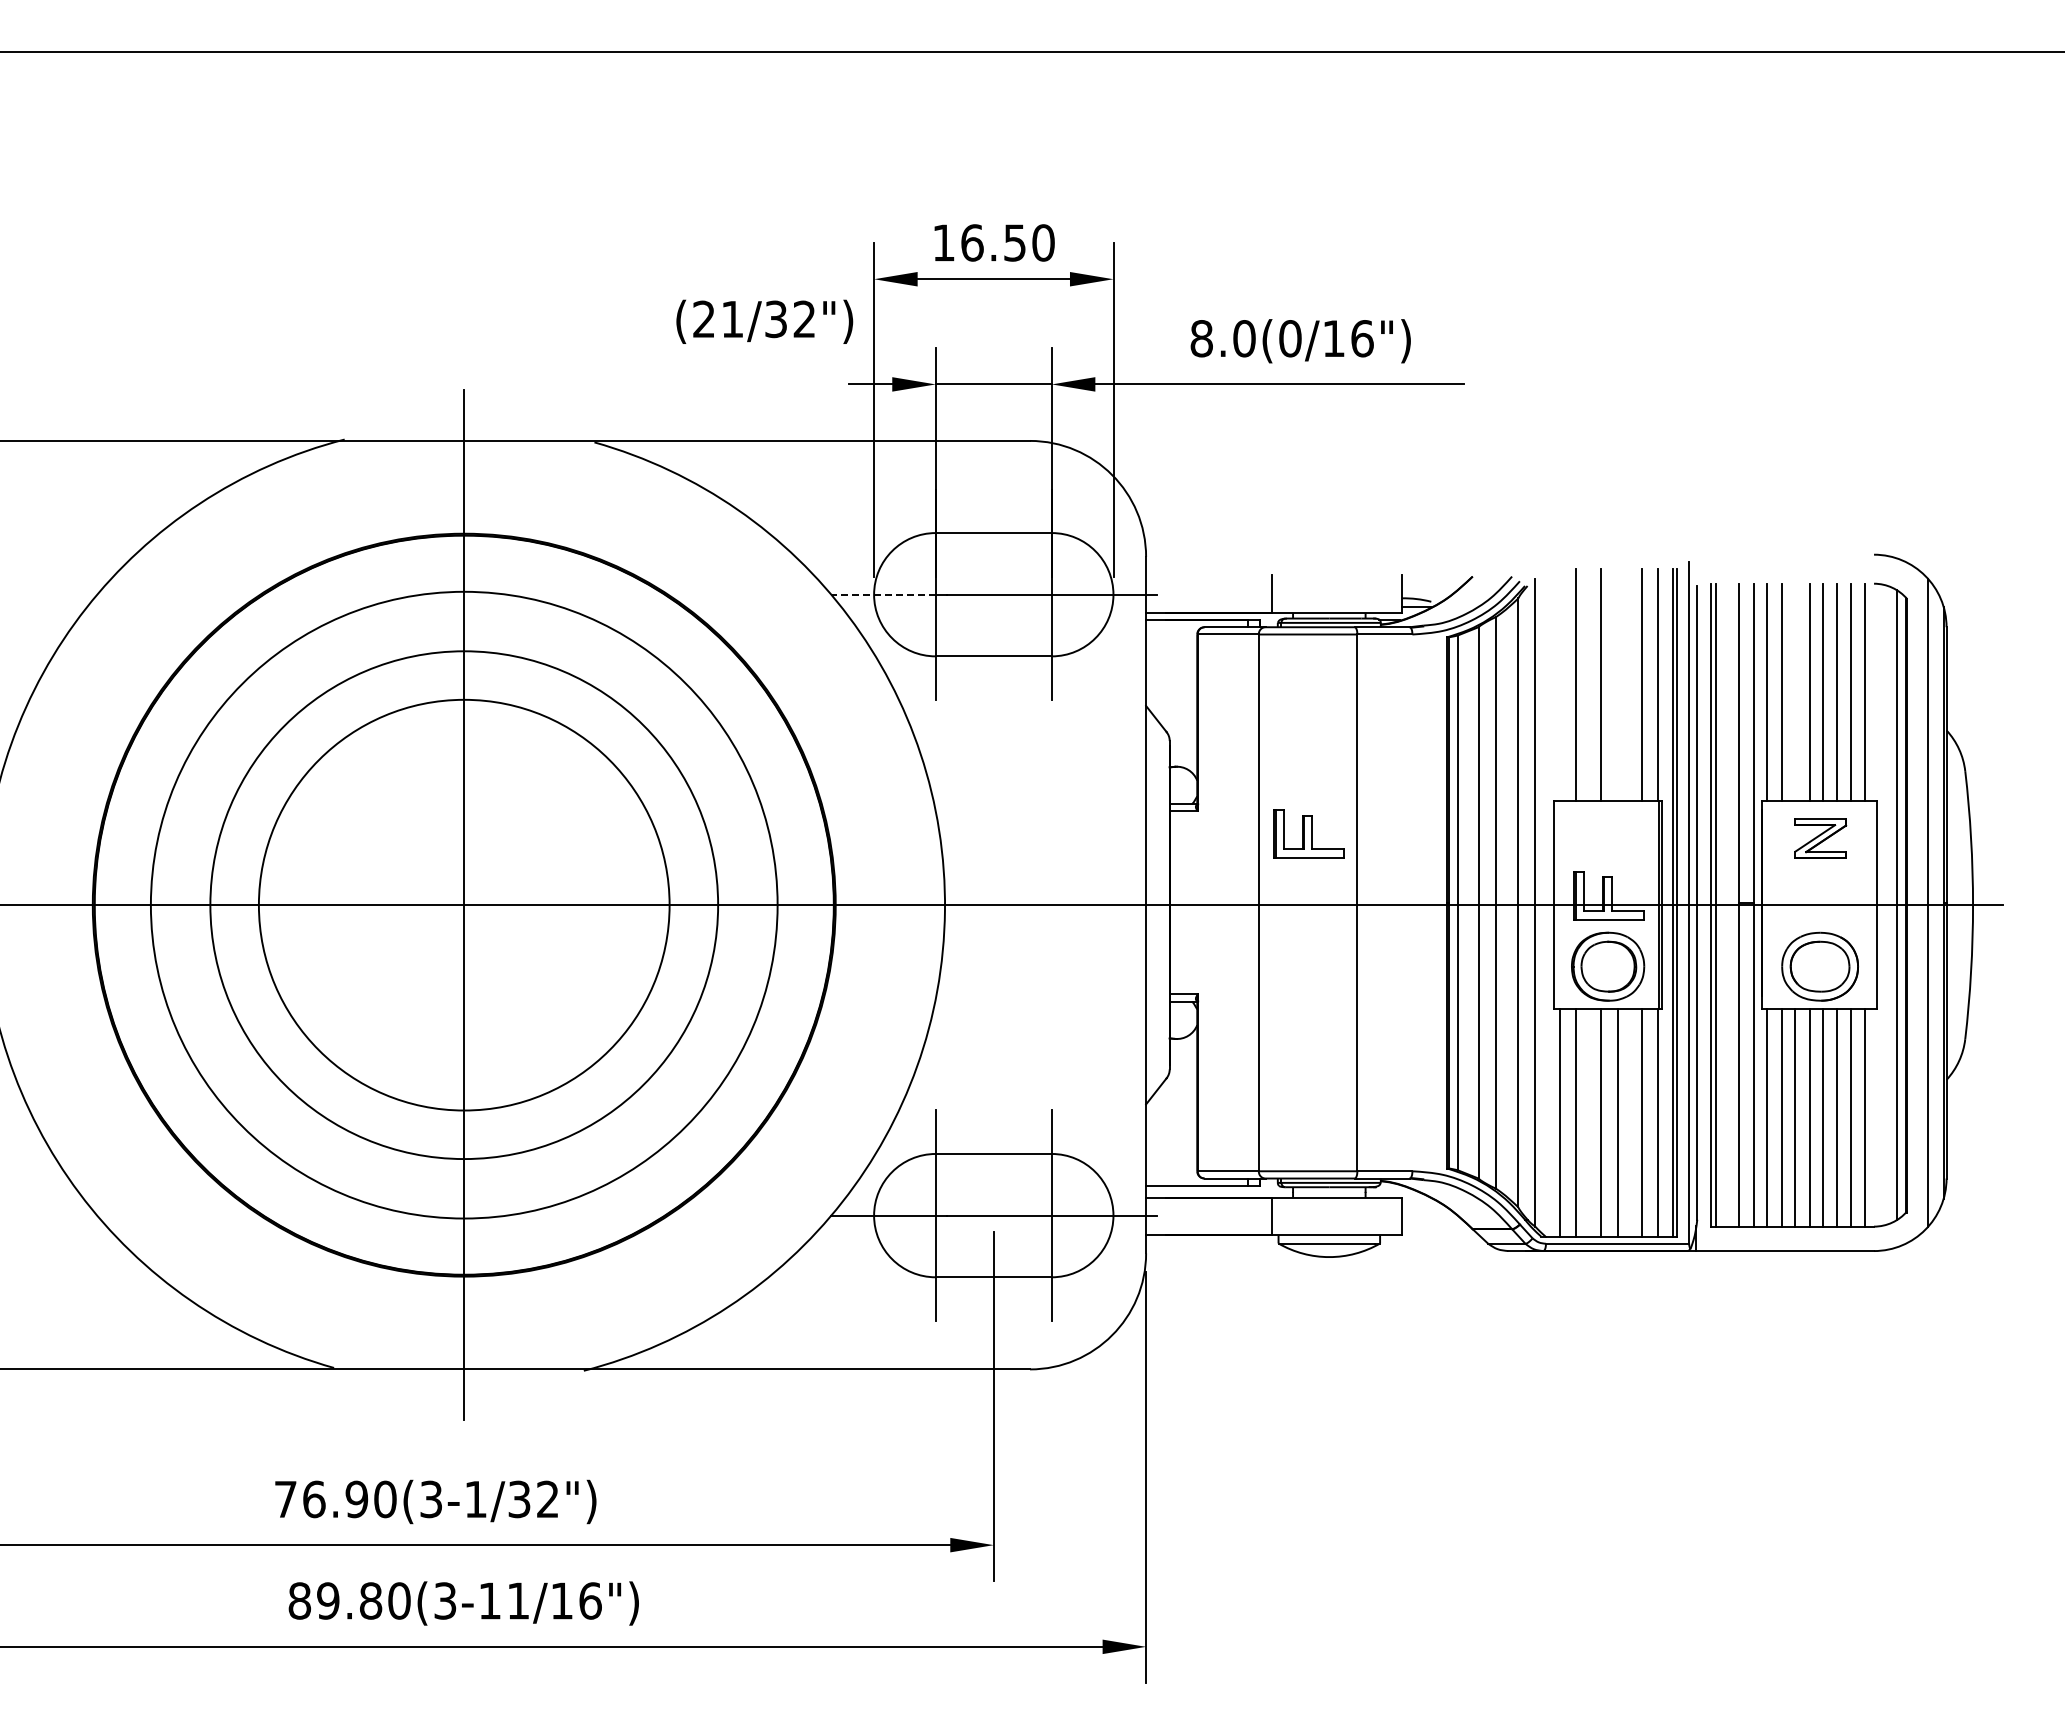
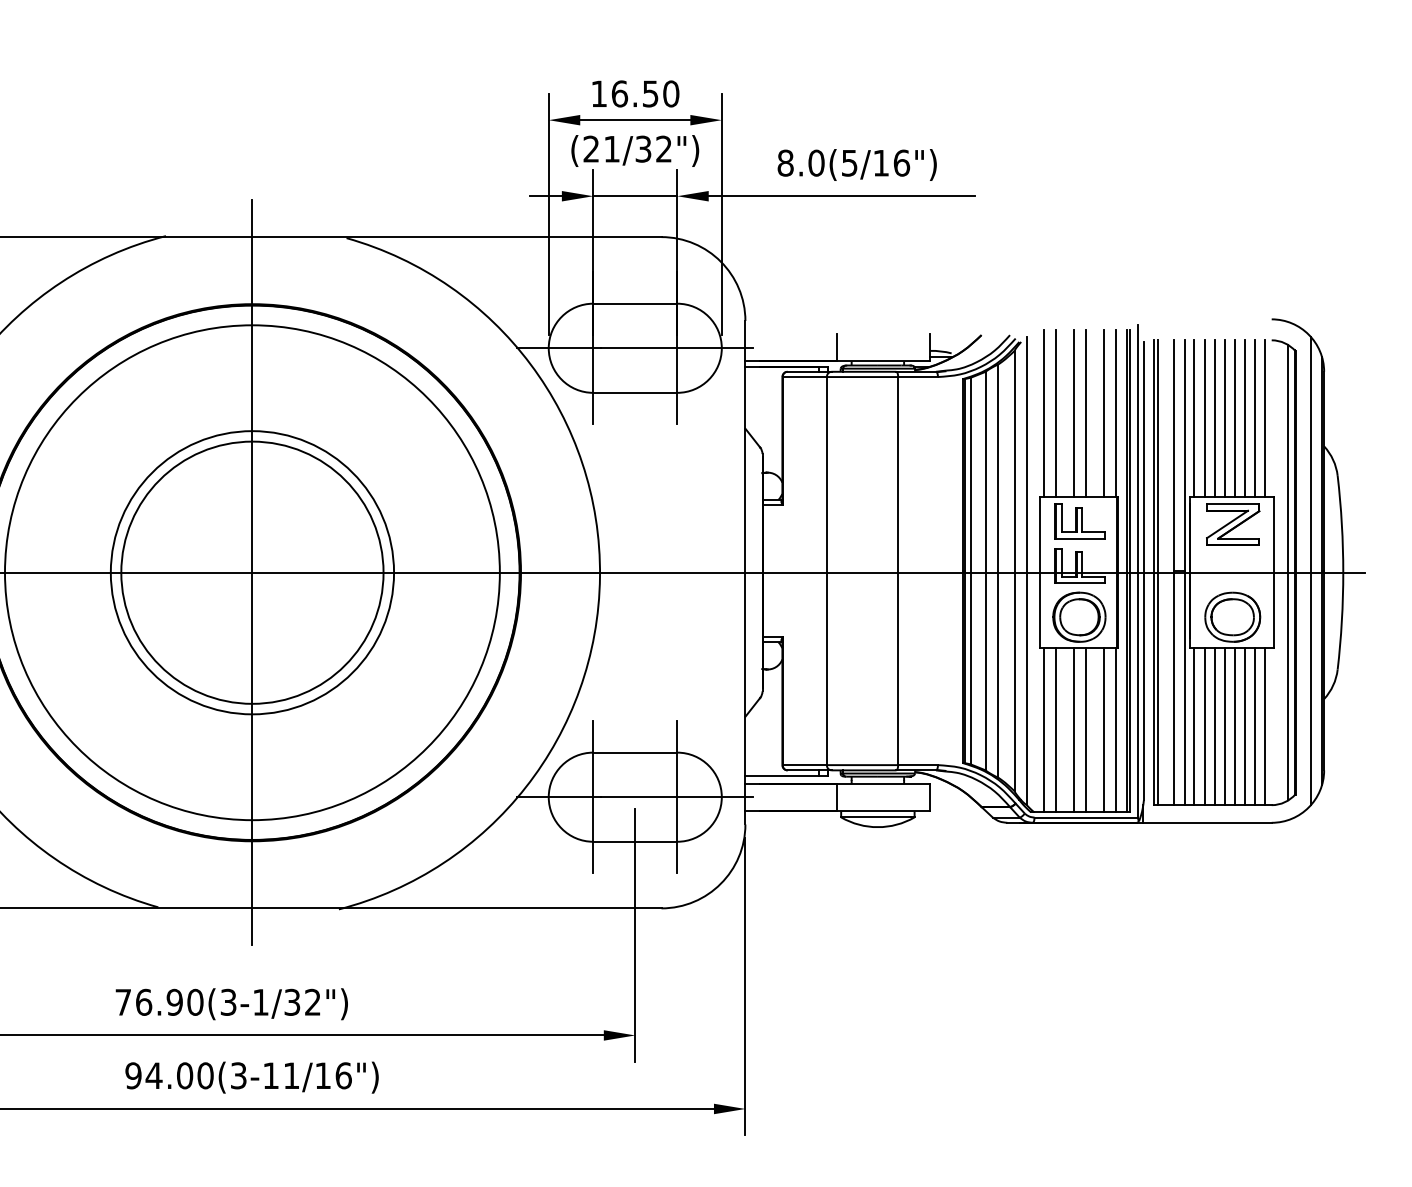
text: (764, 321) -> (635, 150), moved
text: (1290, 338) -> (849, 163), 8.0(0/16") -> 8.0(5/16")
line: (883, 594) -> (555, 348), dashed -> solid
line: (1559, 684) -> (1044, 413), added
line: (1617, 684) -> (1086, 413), added
line: (1794, 691) -> (1214, 418), added
part: (1308, 833) -> (1079, 520), moved
part: (1820, 838) -> (1233, 524), size x1.43
circle: (463, 904) -> (251, 572), size x0.71
circle: (464, 904) -> (252, 572), size x1.67
circle: (464, 905) -> (252, 572), size x0.62
text: (335, 1600) -> (159, 1075), 89.80(3-11/16") -> 94.00(3-11/16")

